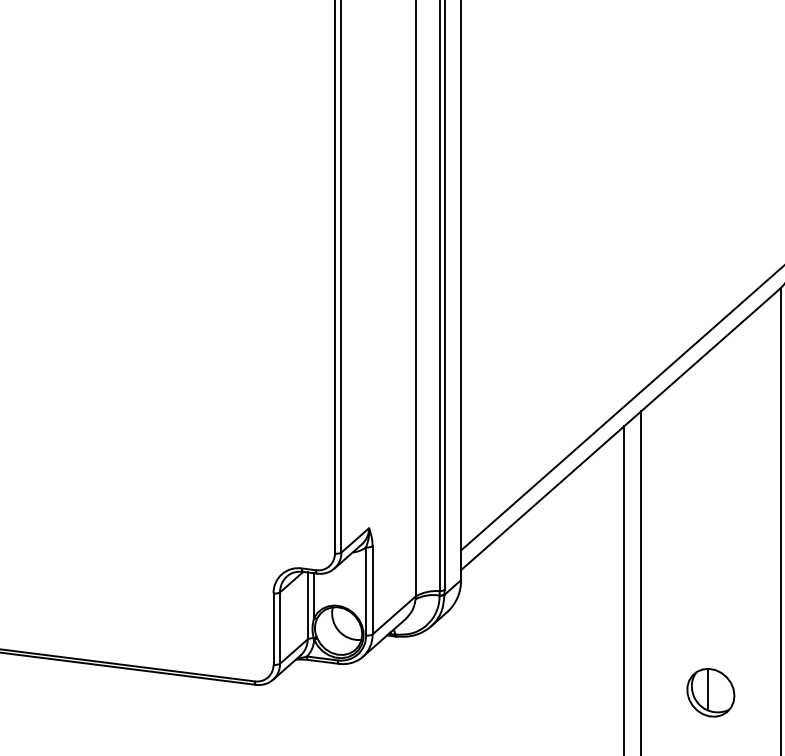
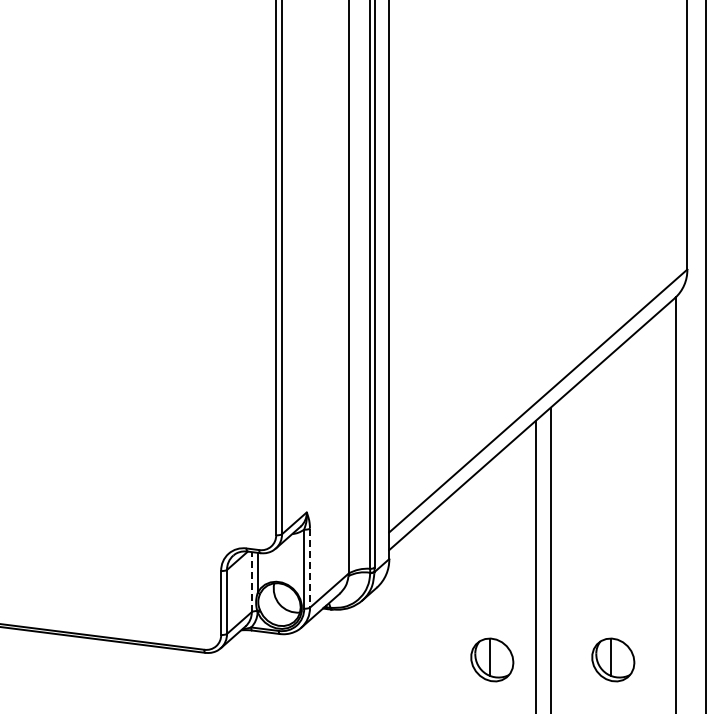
line: (373, 590) -> (310, 568), solid -> dashed
line: (307, 605) -> (251, 581), solid -> dashed
part: (576, 692) -> (492, 659), added

